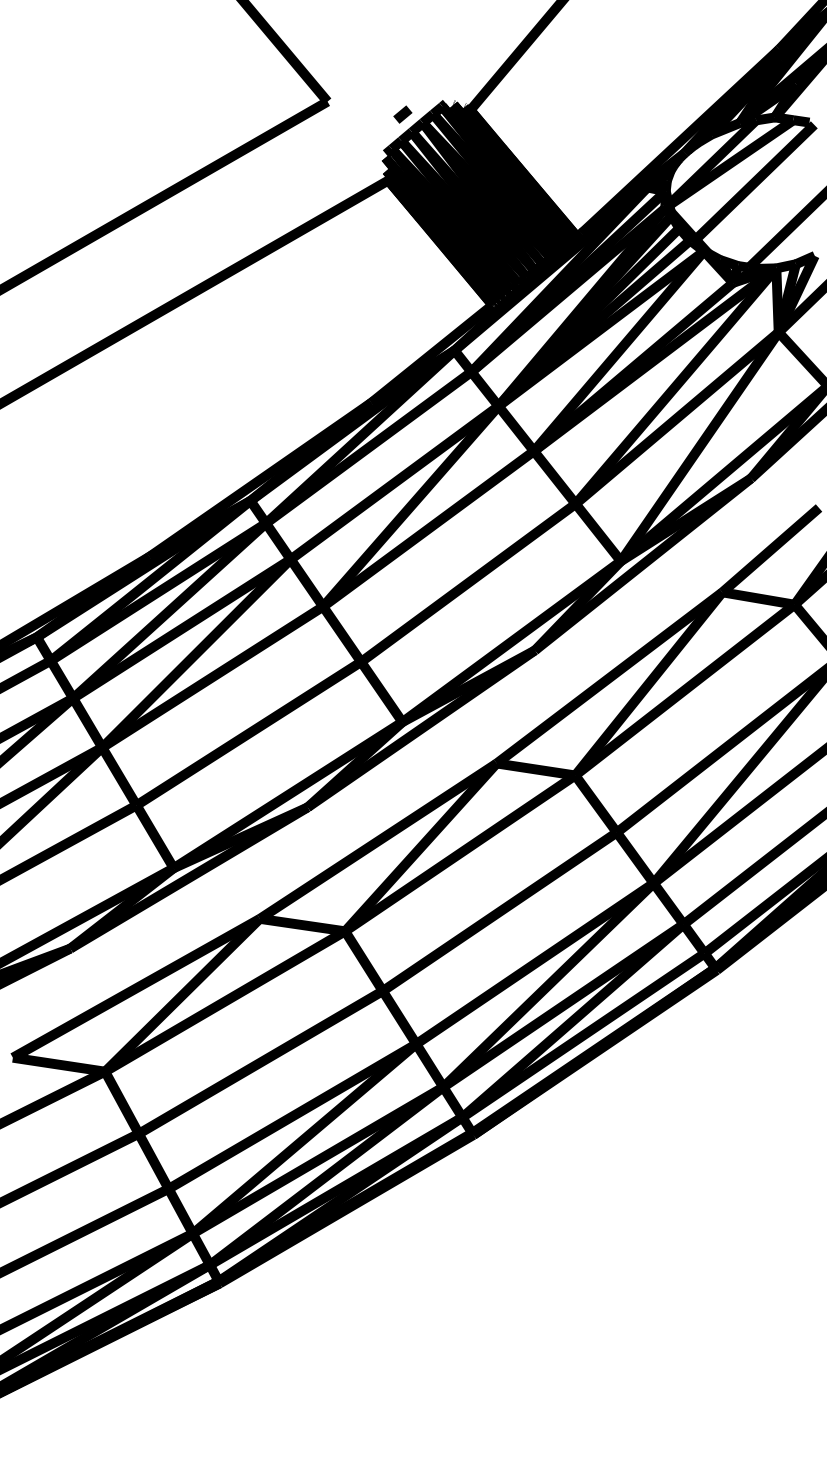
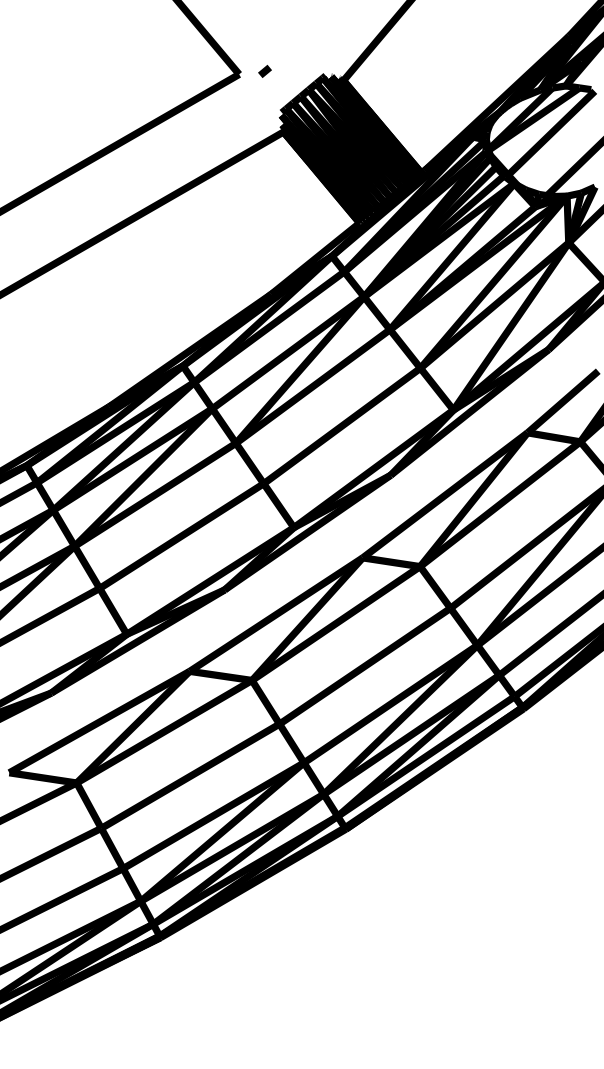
line: (402, 114) -> (264, 71), moved

